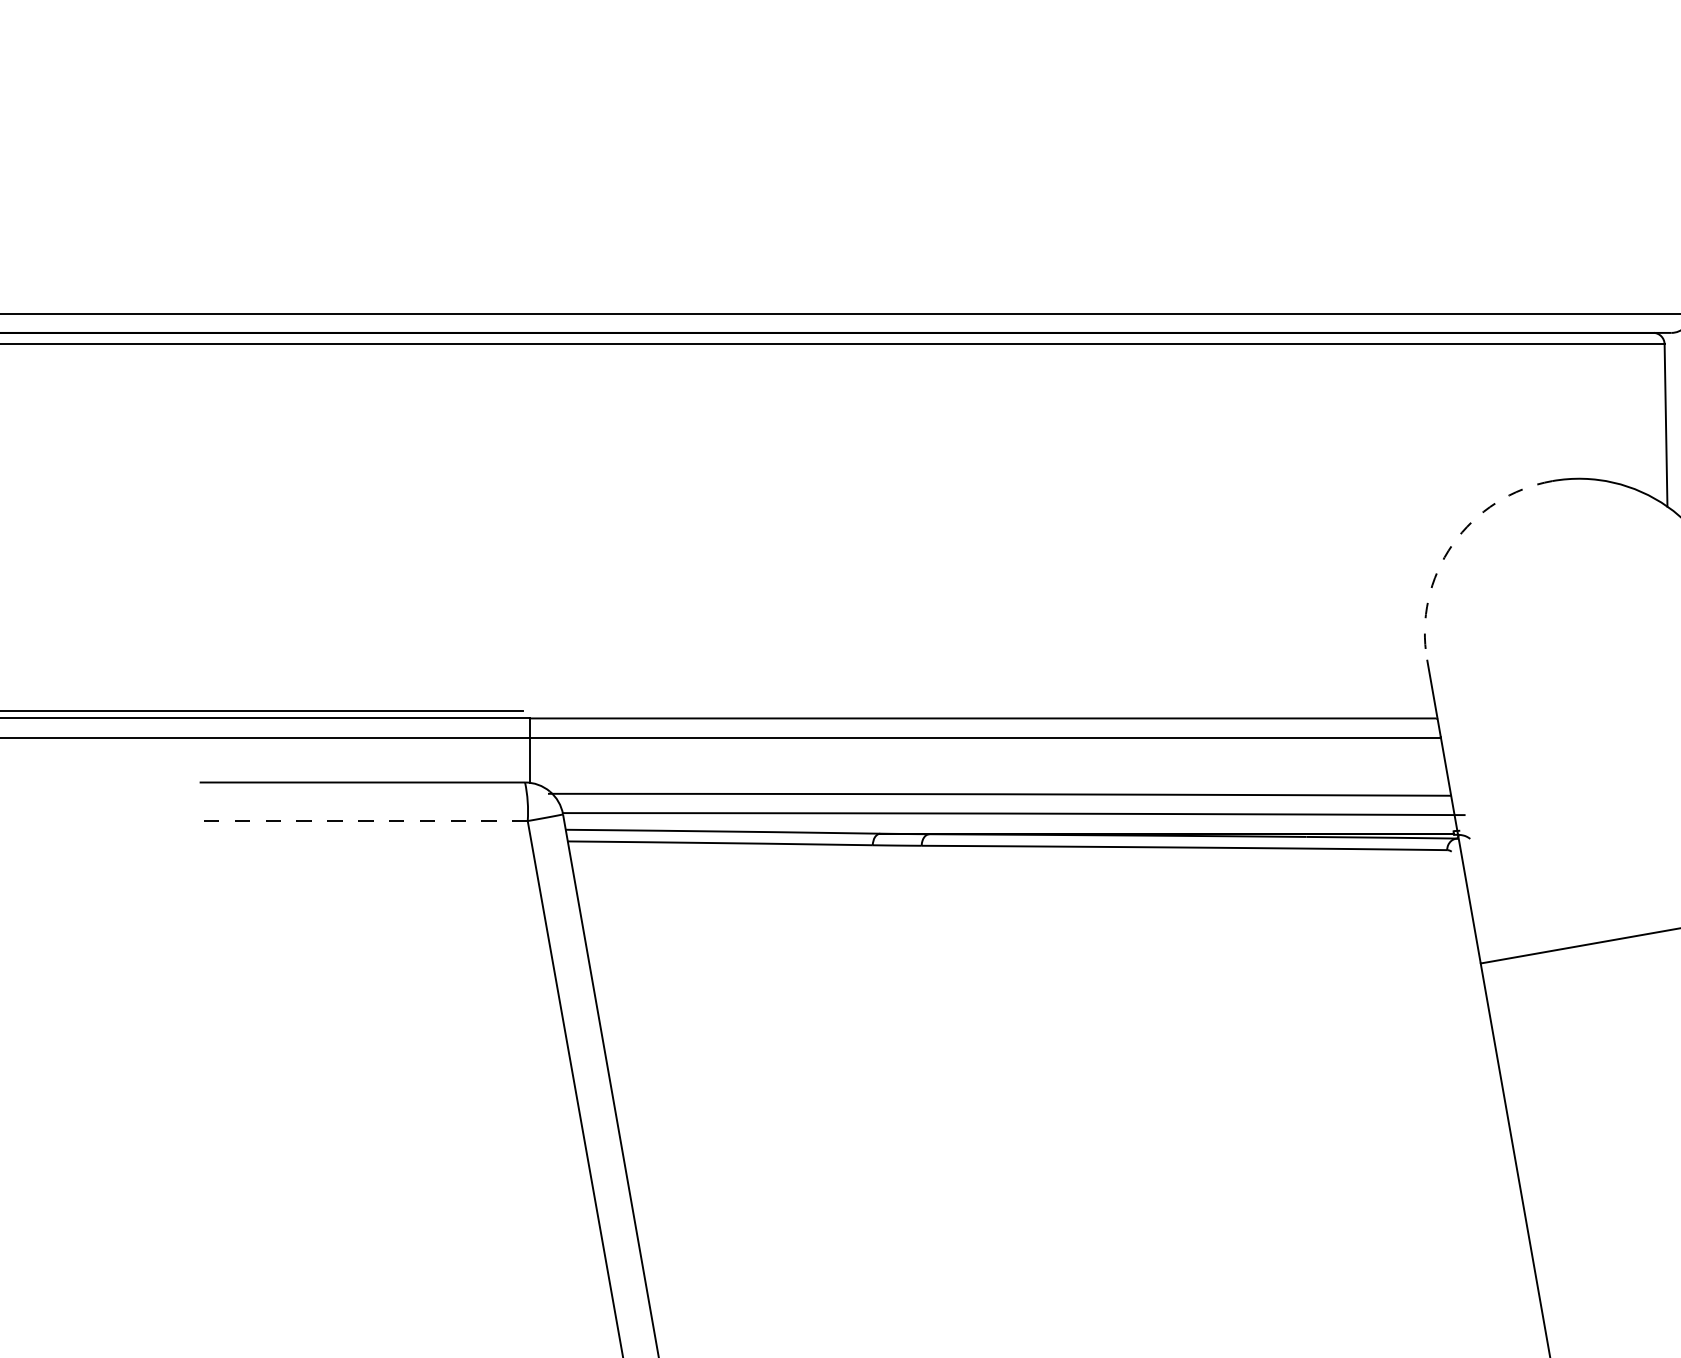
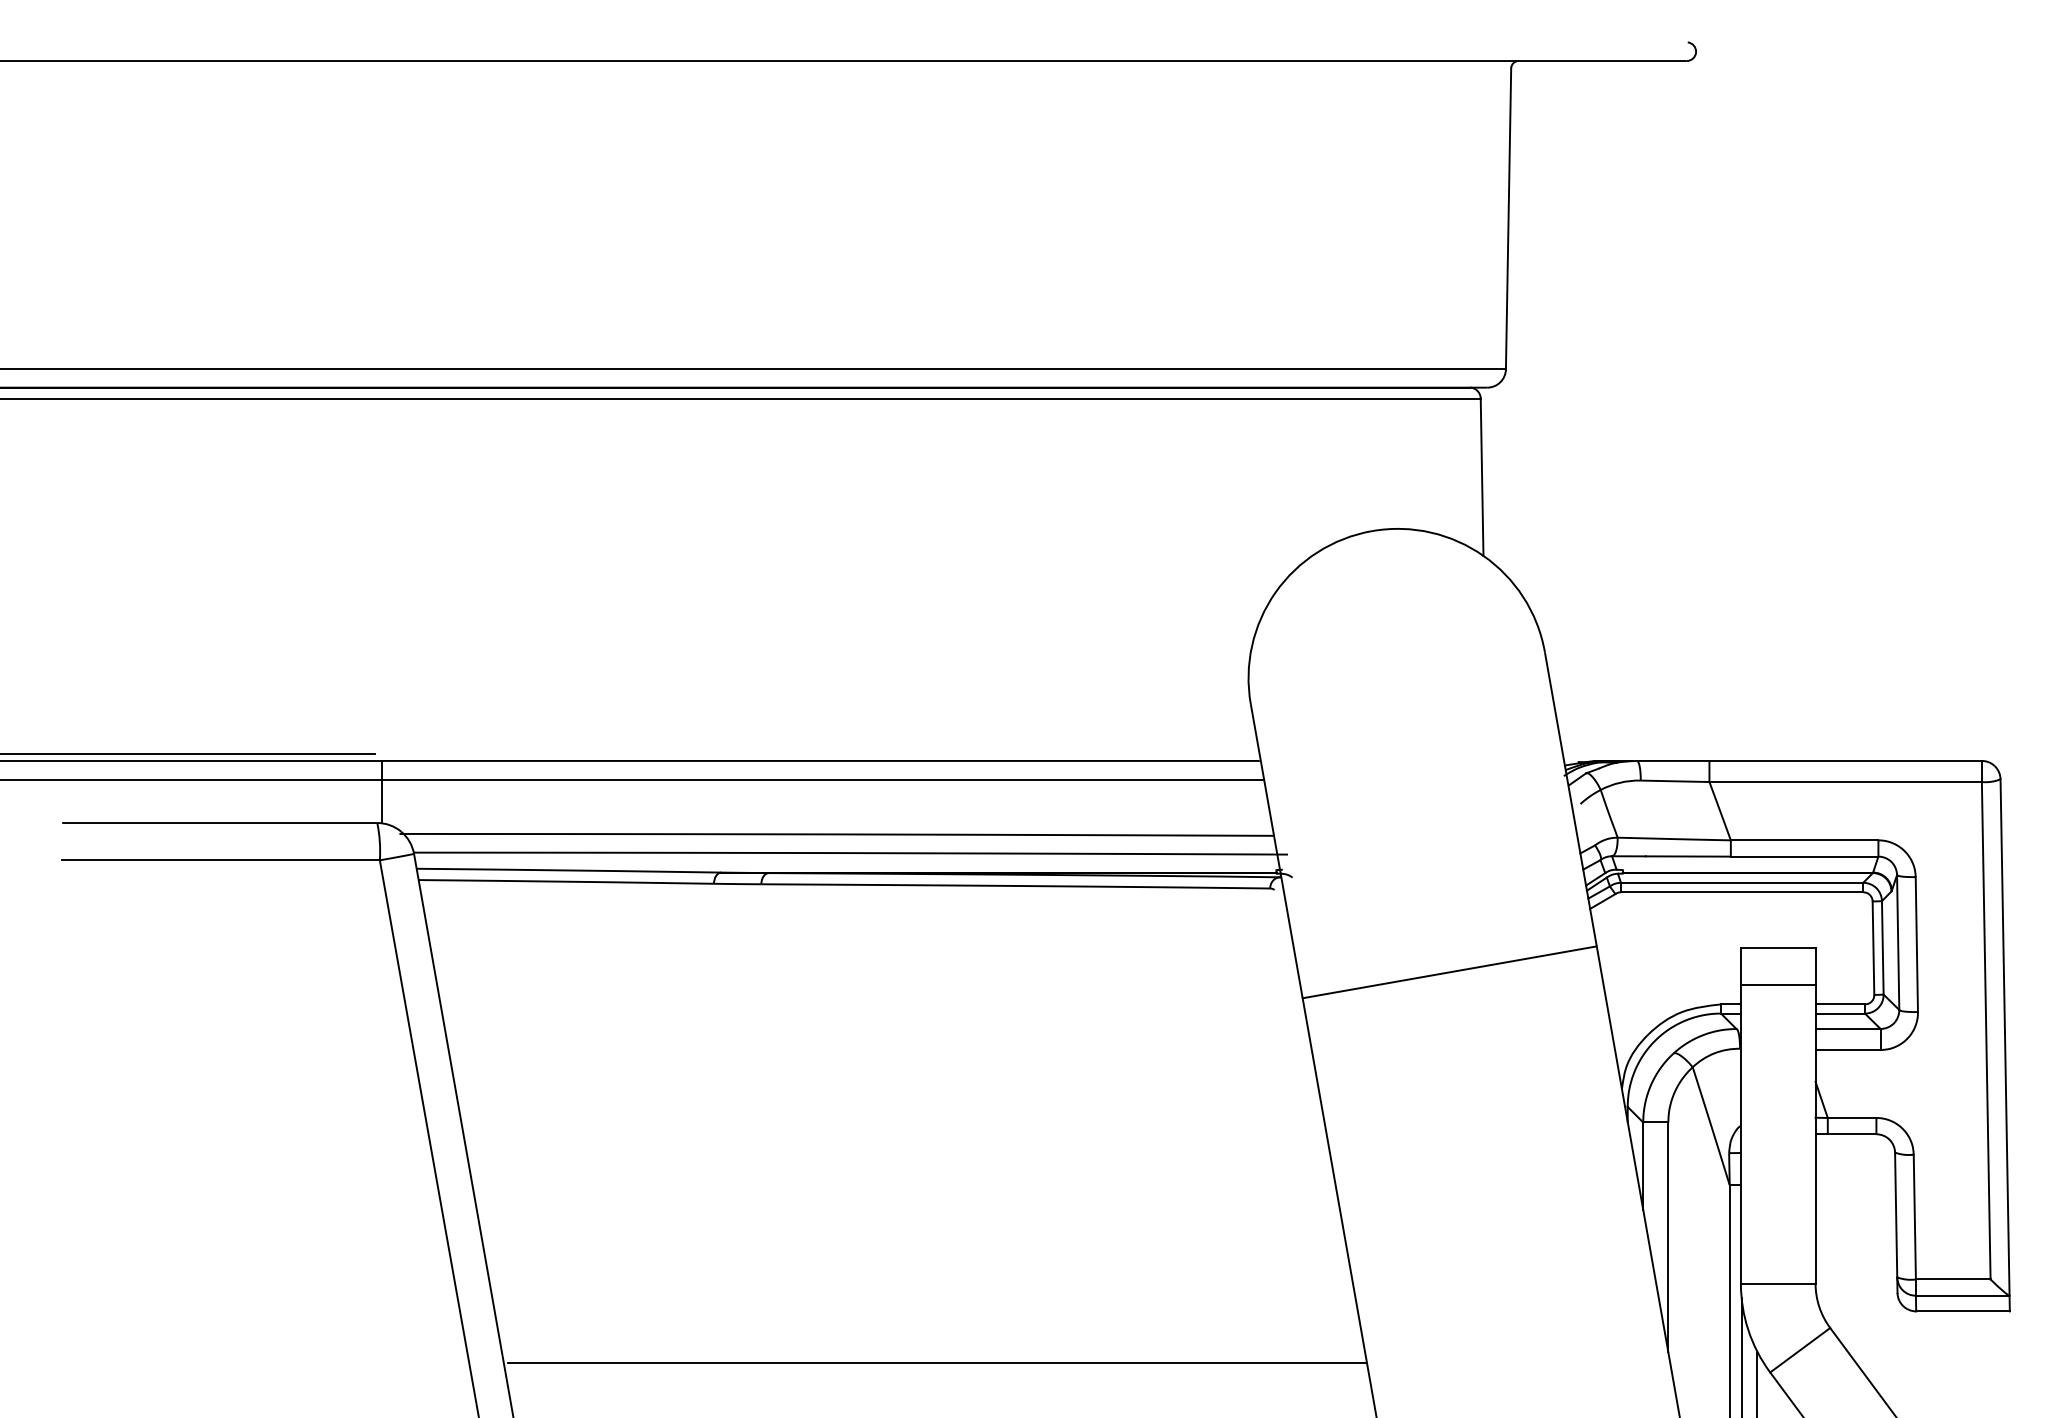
arc: (1452, 544) -> (1275, 592), dashed -> solid
line: (364, 821) -> (221, 860), dashed -> solid
line: (1103, 1340) -> (937, 1363), added

